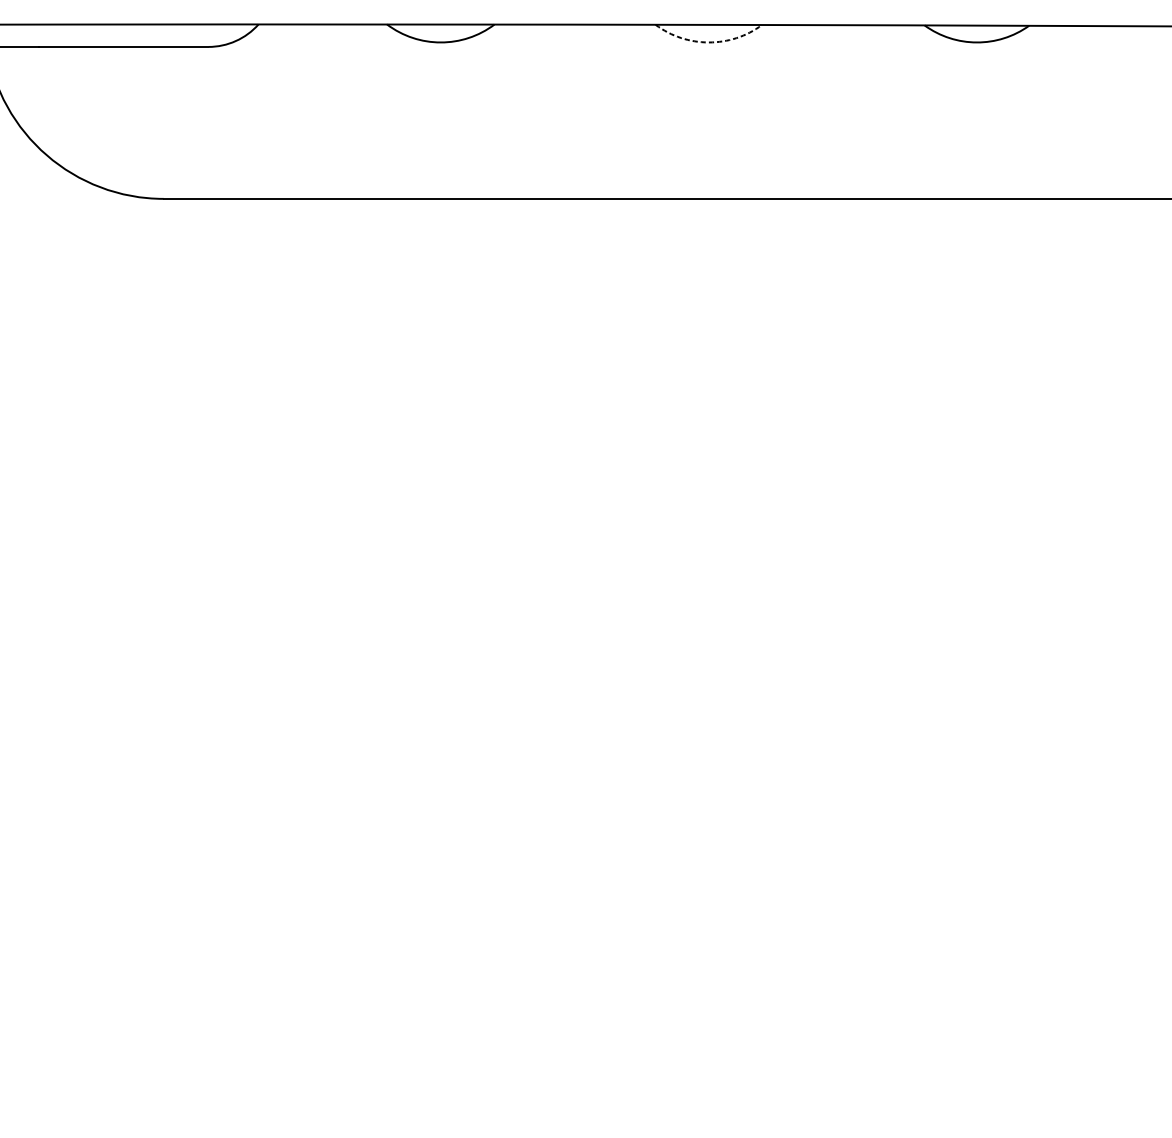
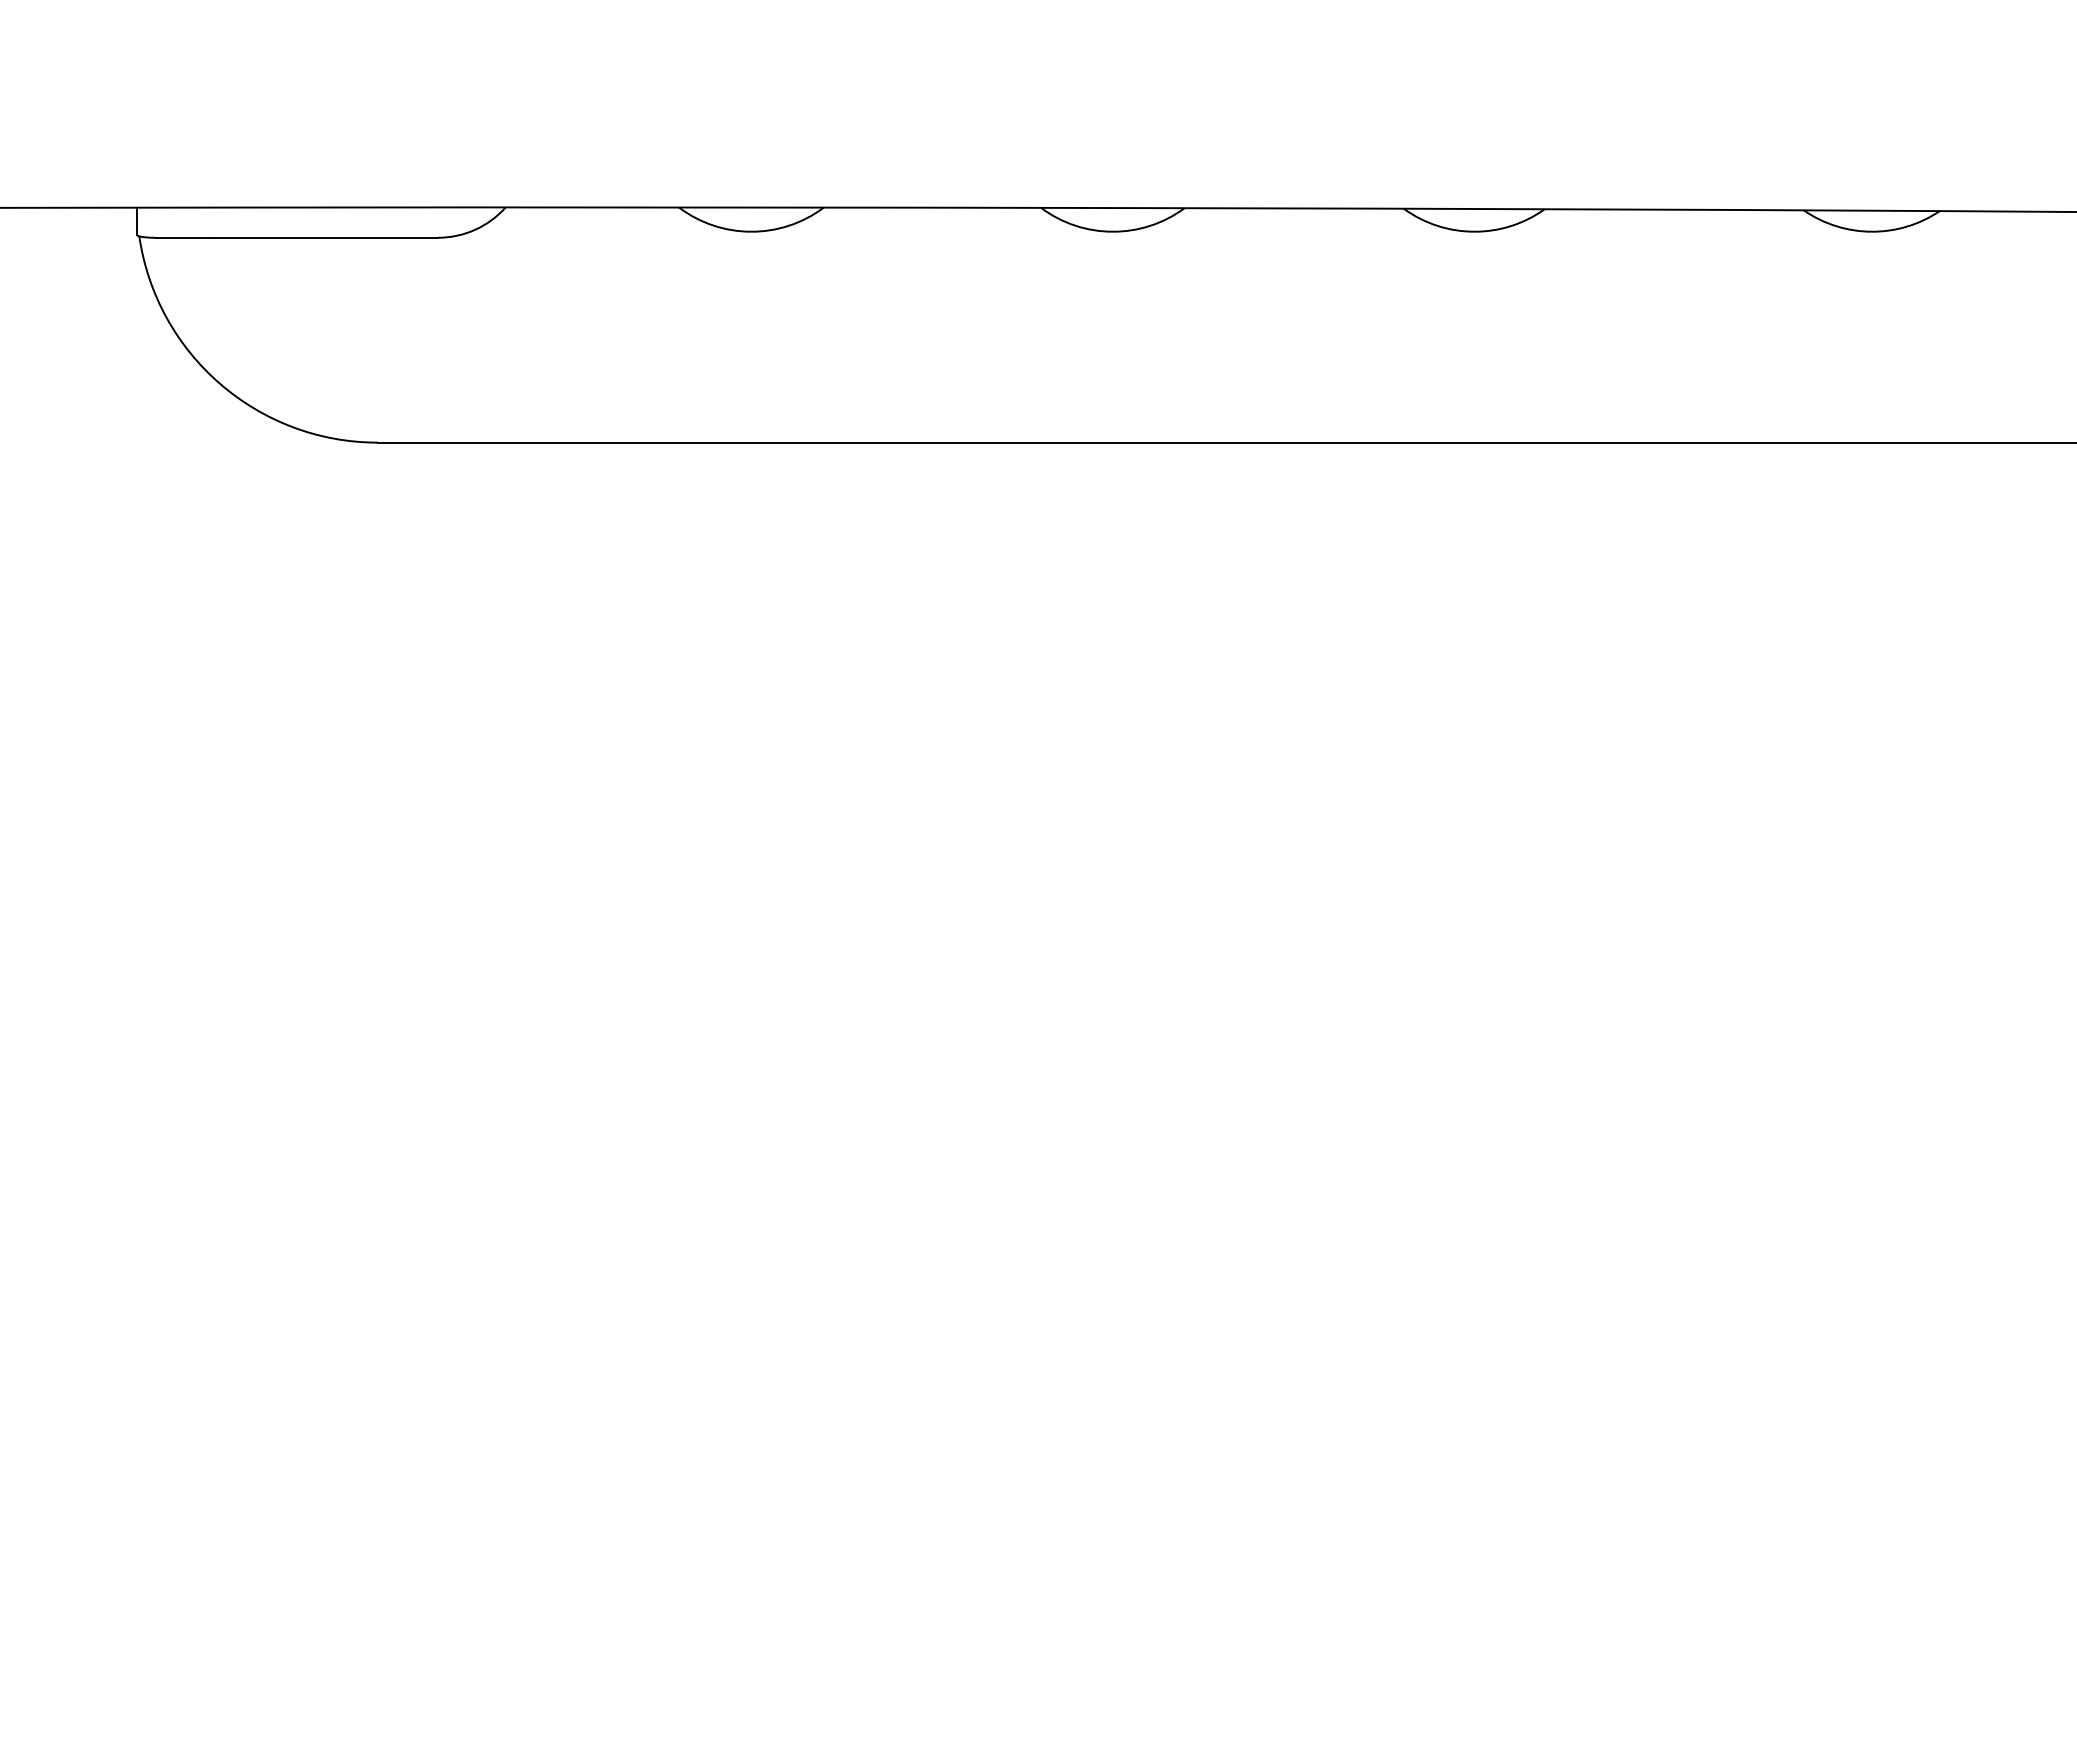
arc: (708, 42) -> (1112, 231), dashed -> solid

